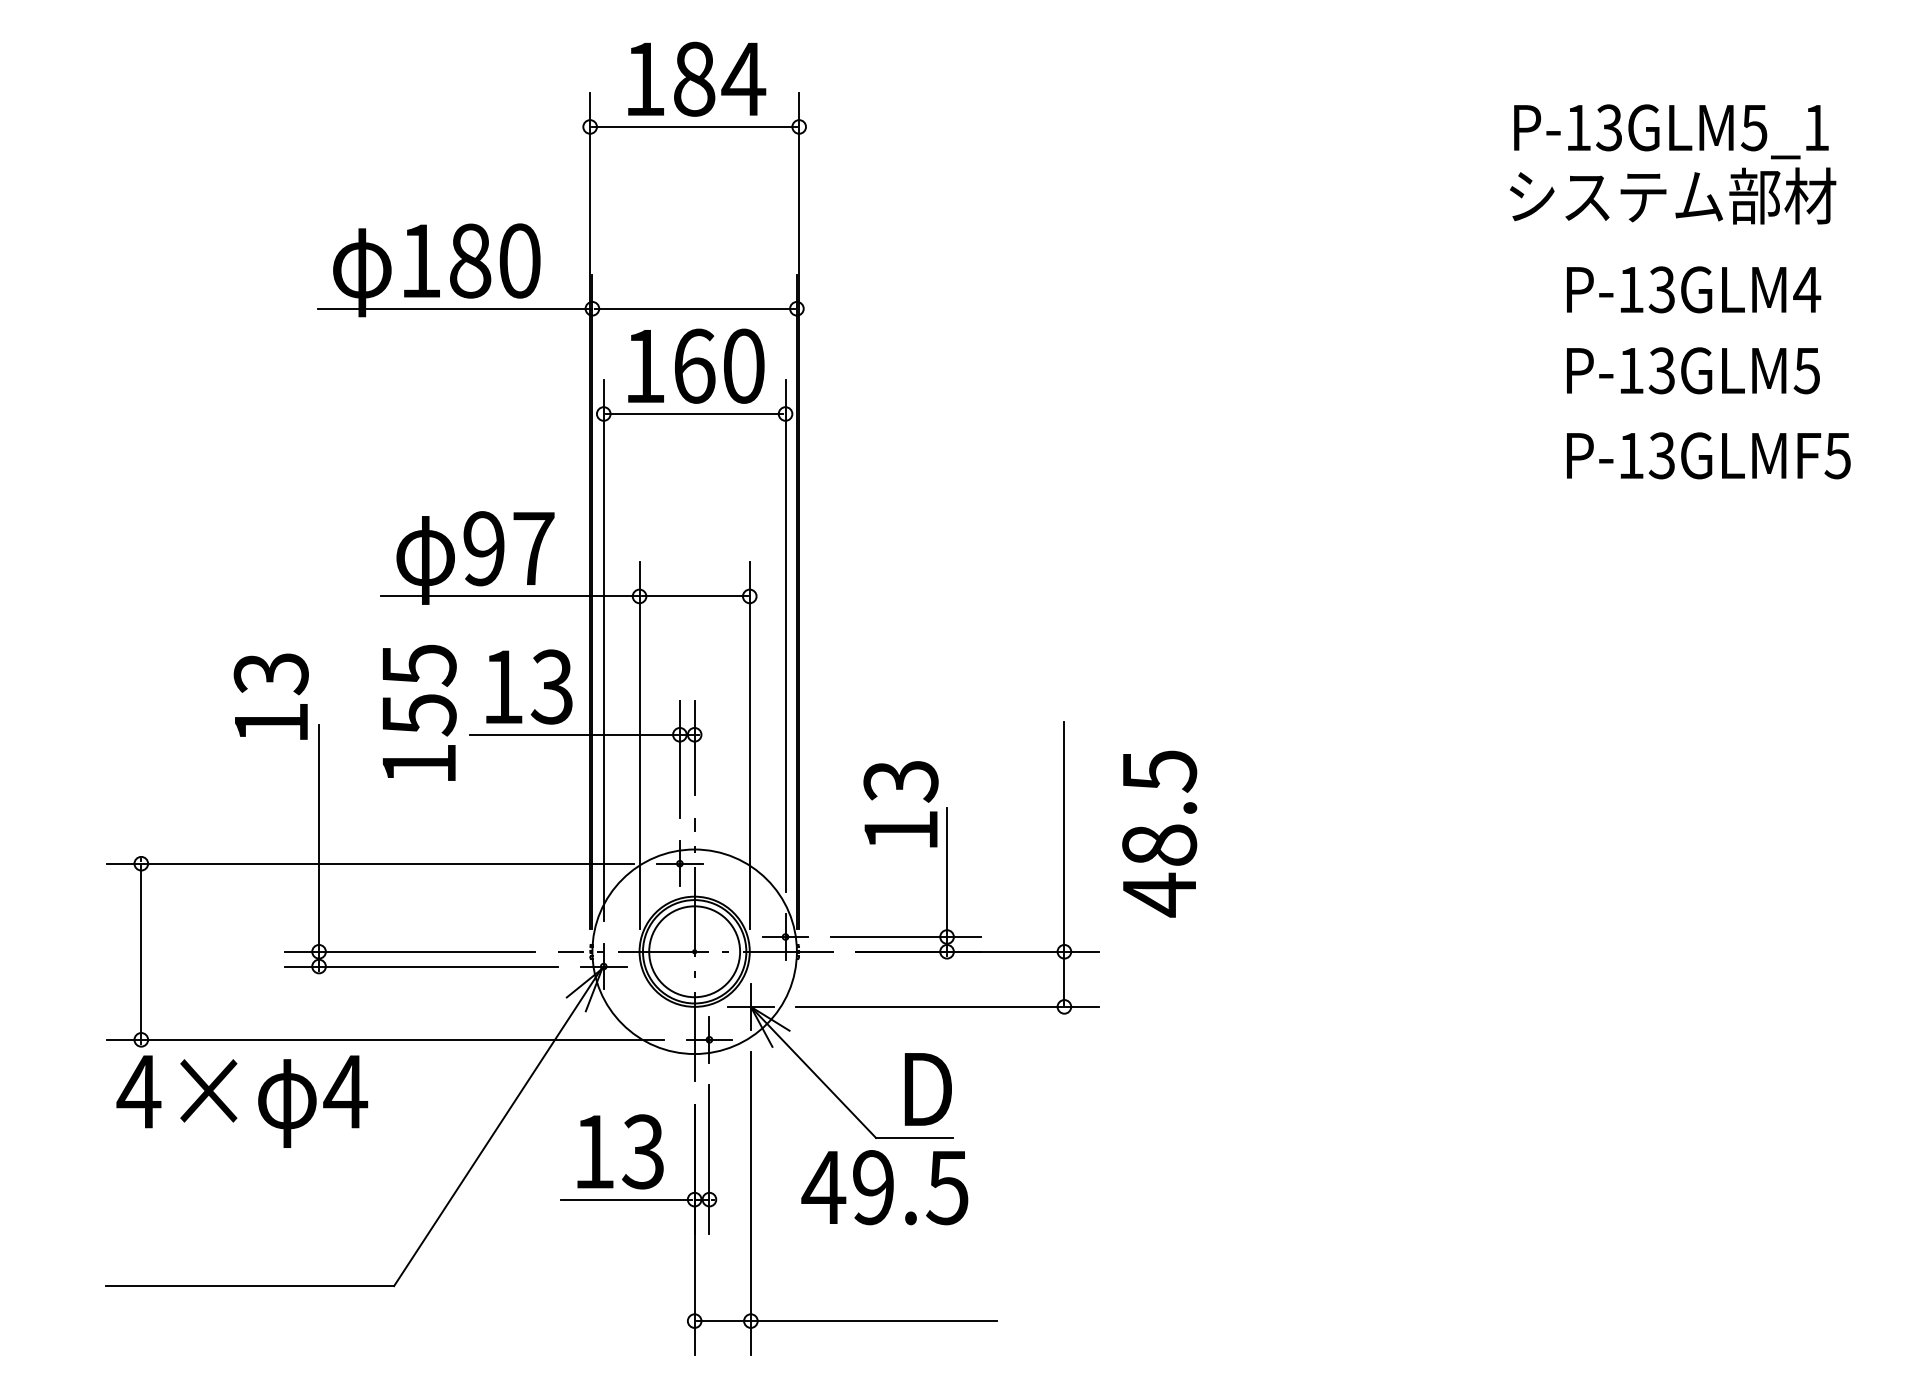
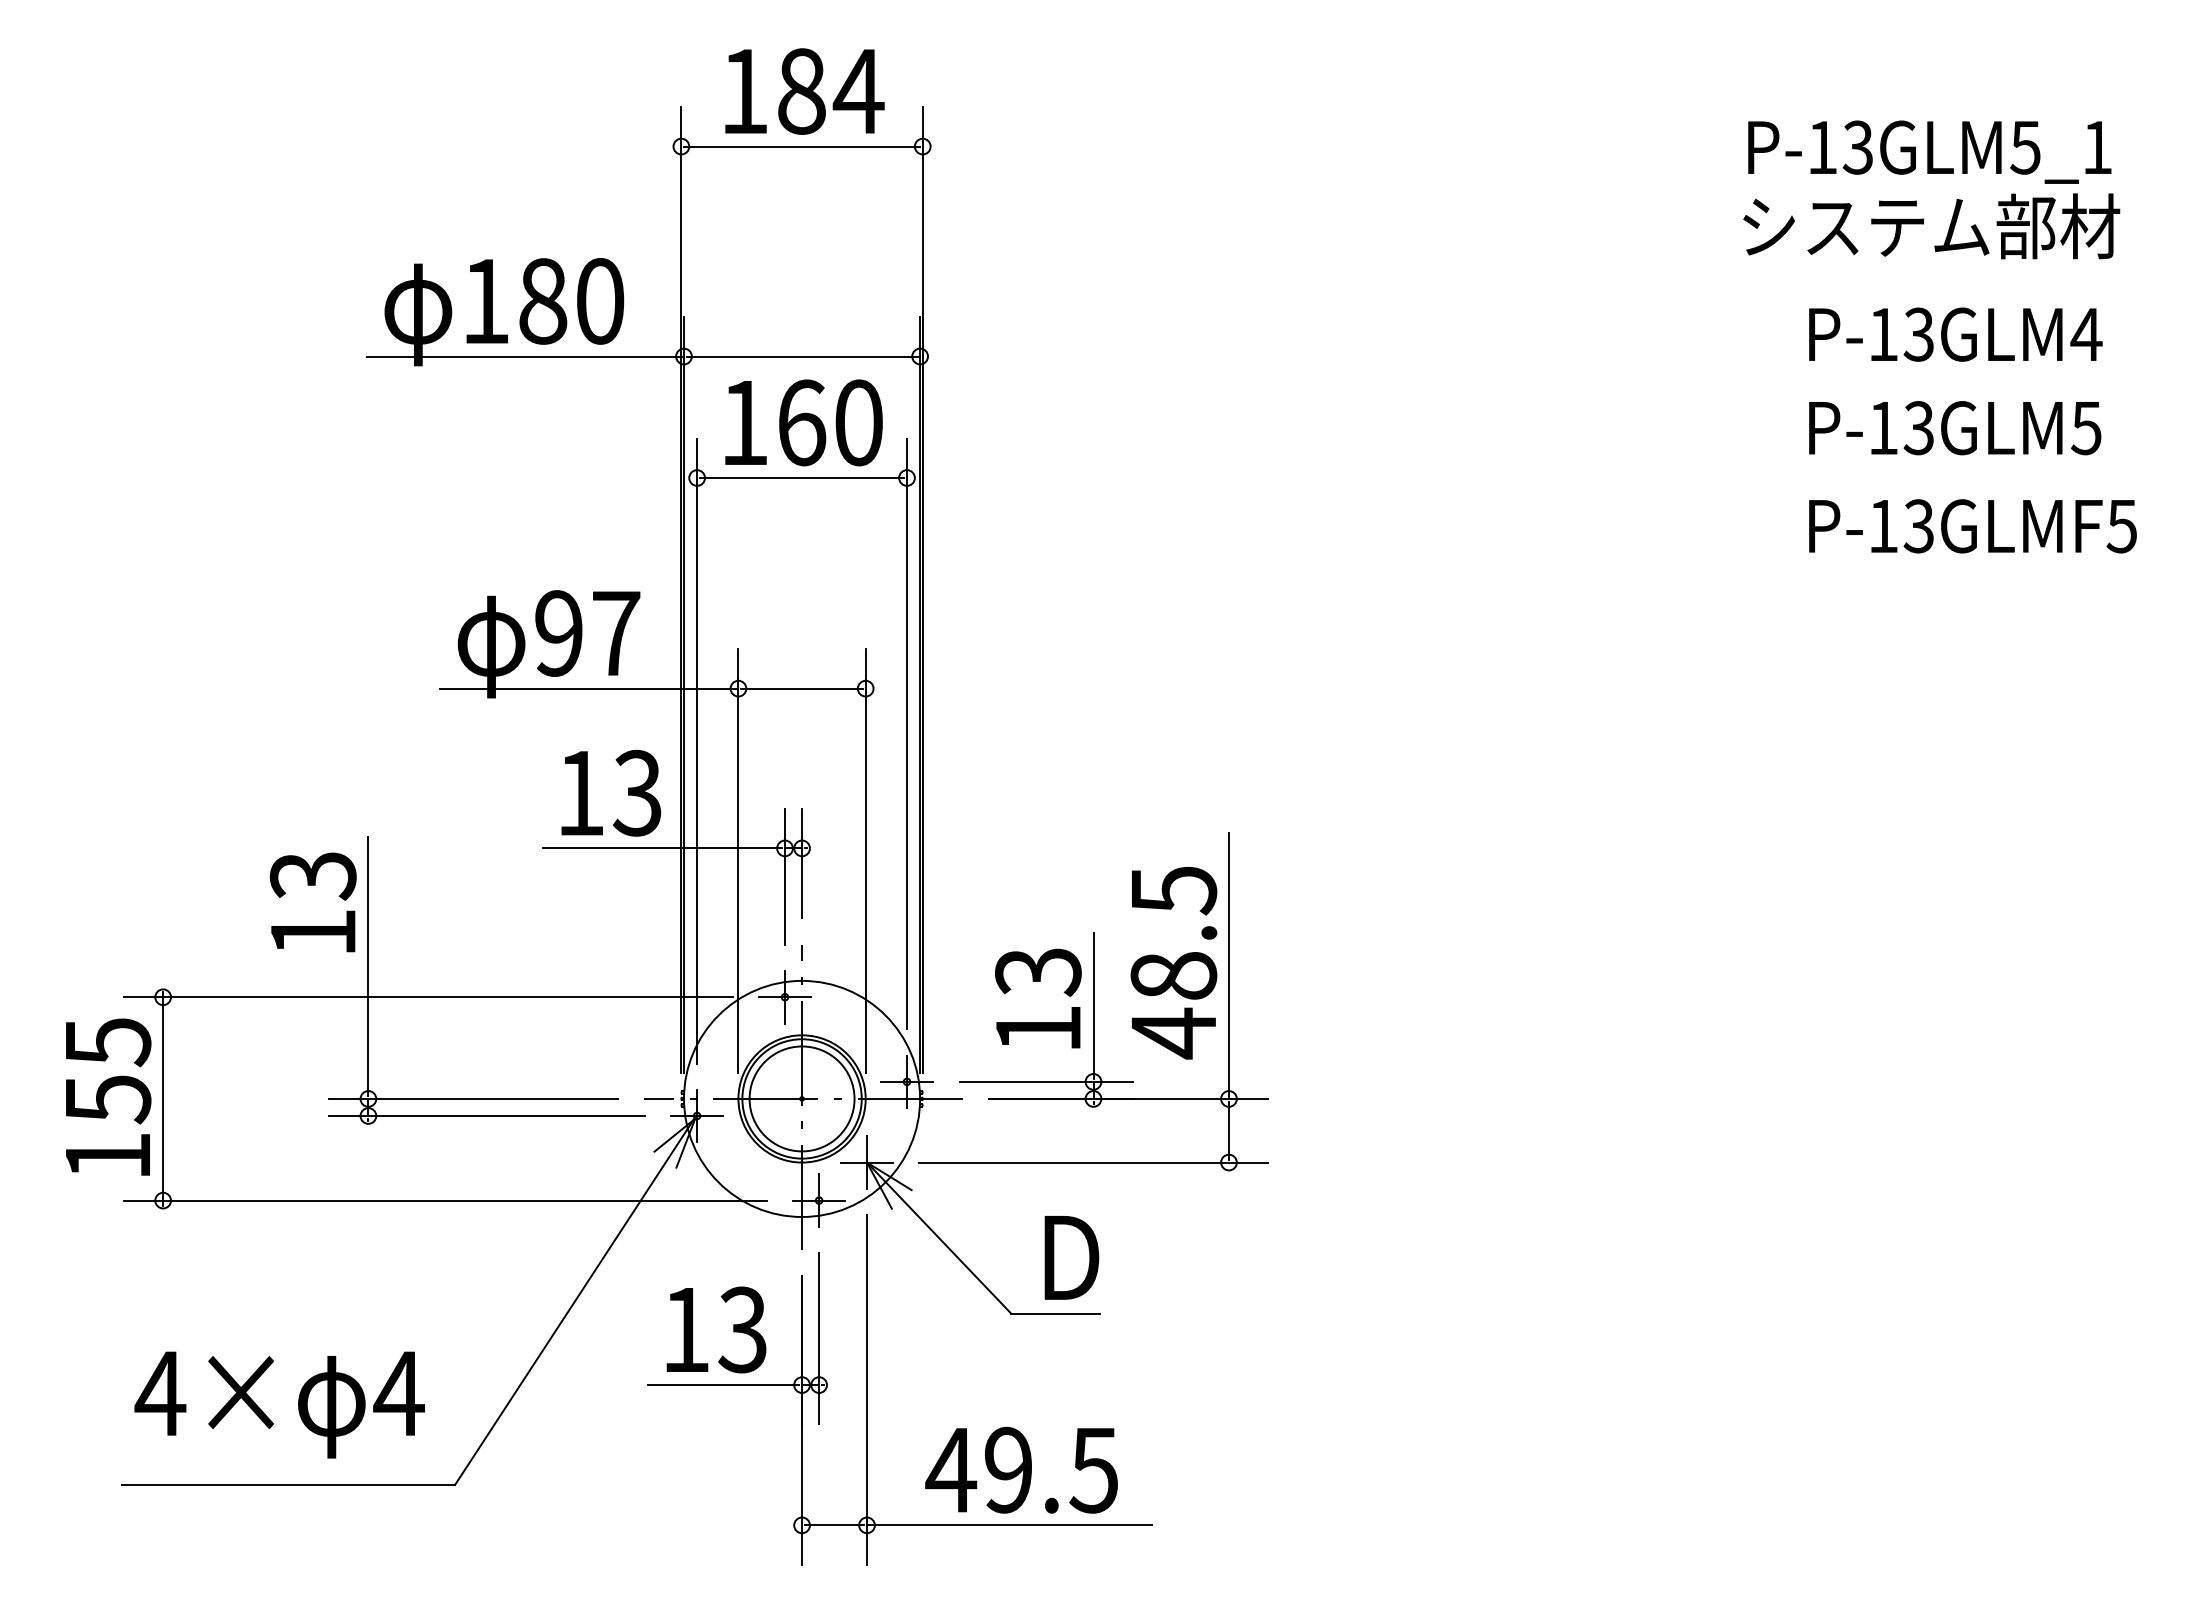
text: (270, 696) -> (312, 902), moved
text: (419, 712) -> (108, 1096), moved
text: (901, 804) -> (1038, 998), moved
text: (1159, 833) -> (1173, 962), moved
text: (242, 1101) -> (279, 1404), moved
text: (884, 1186) -> (1021, 1469), moved

